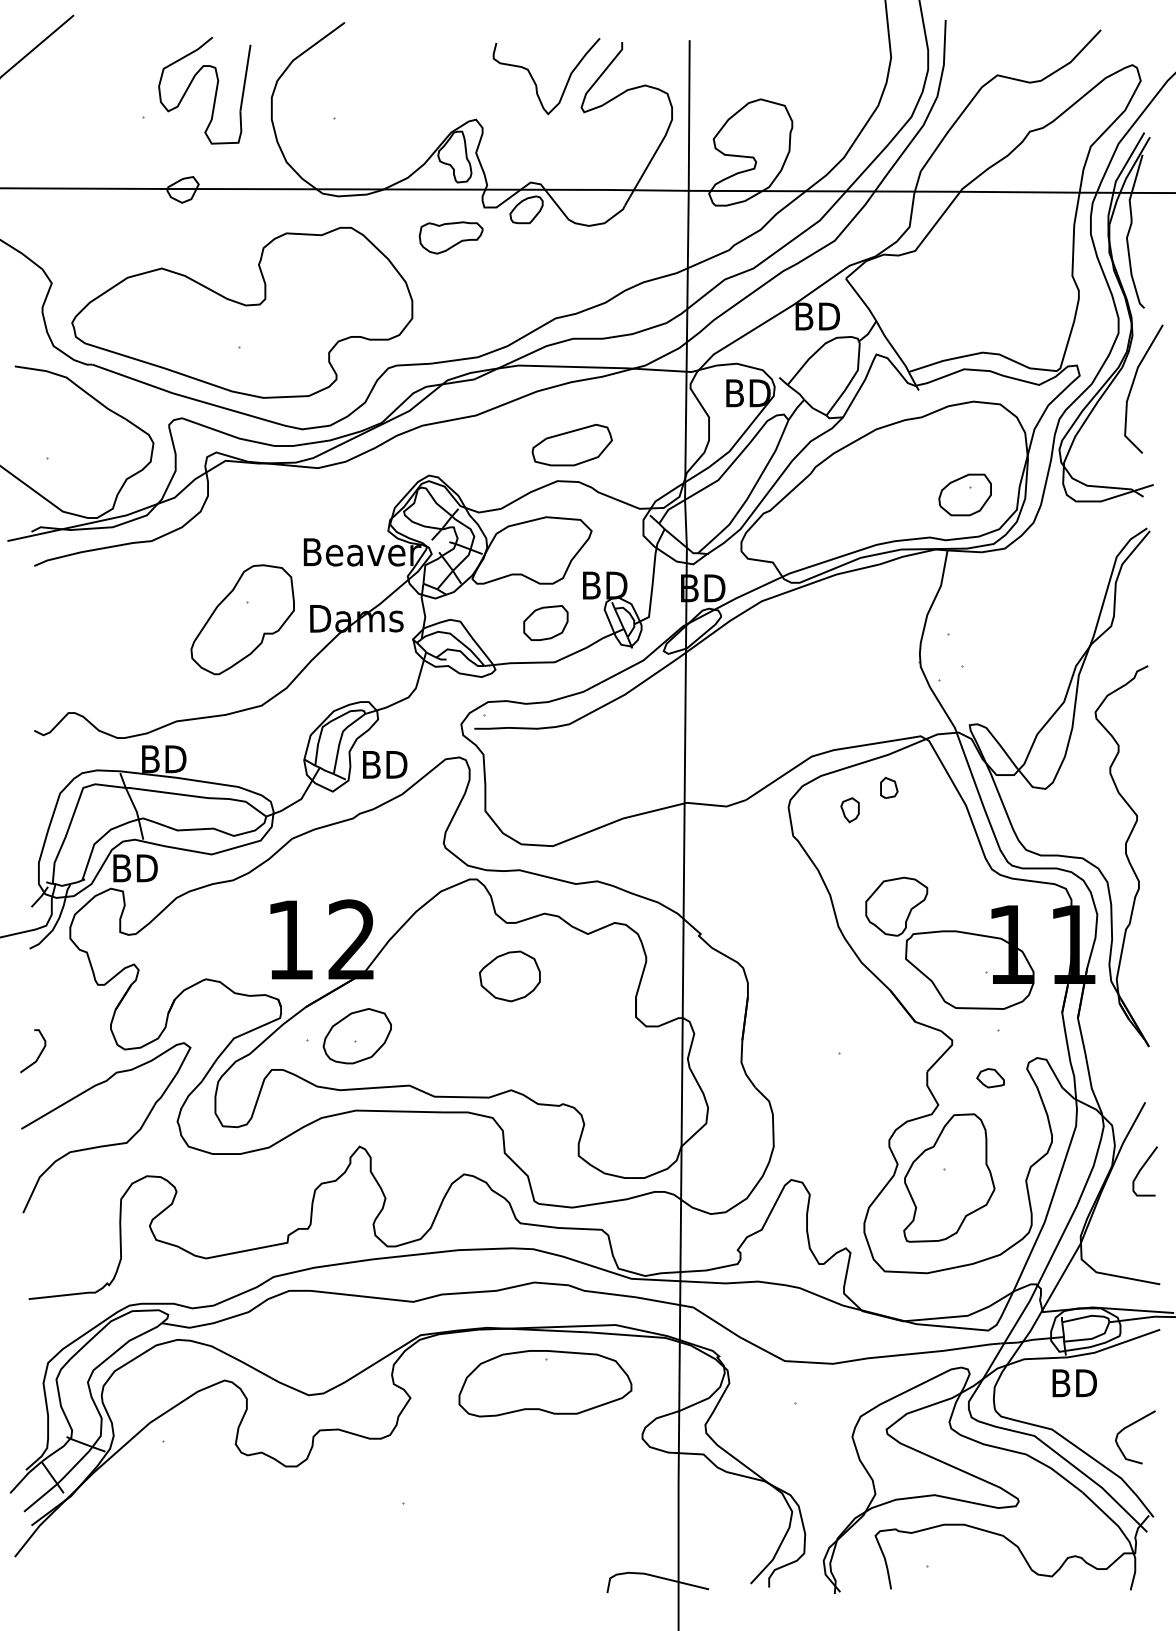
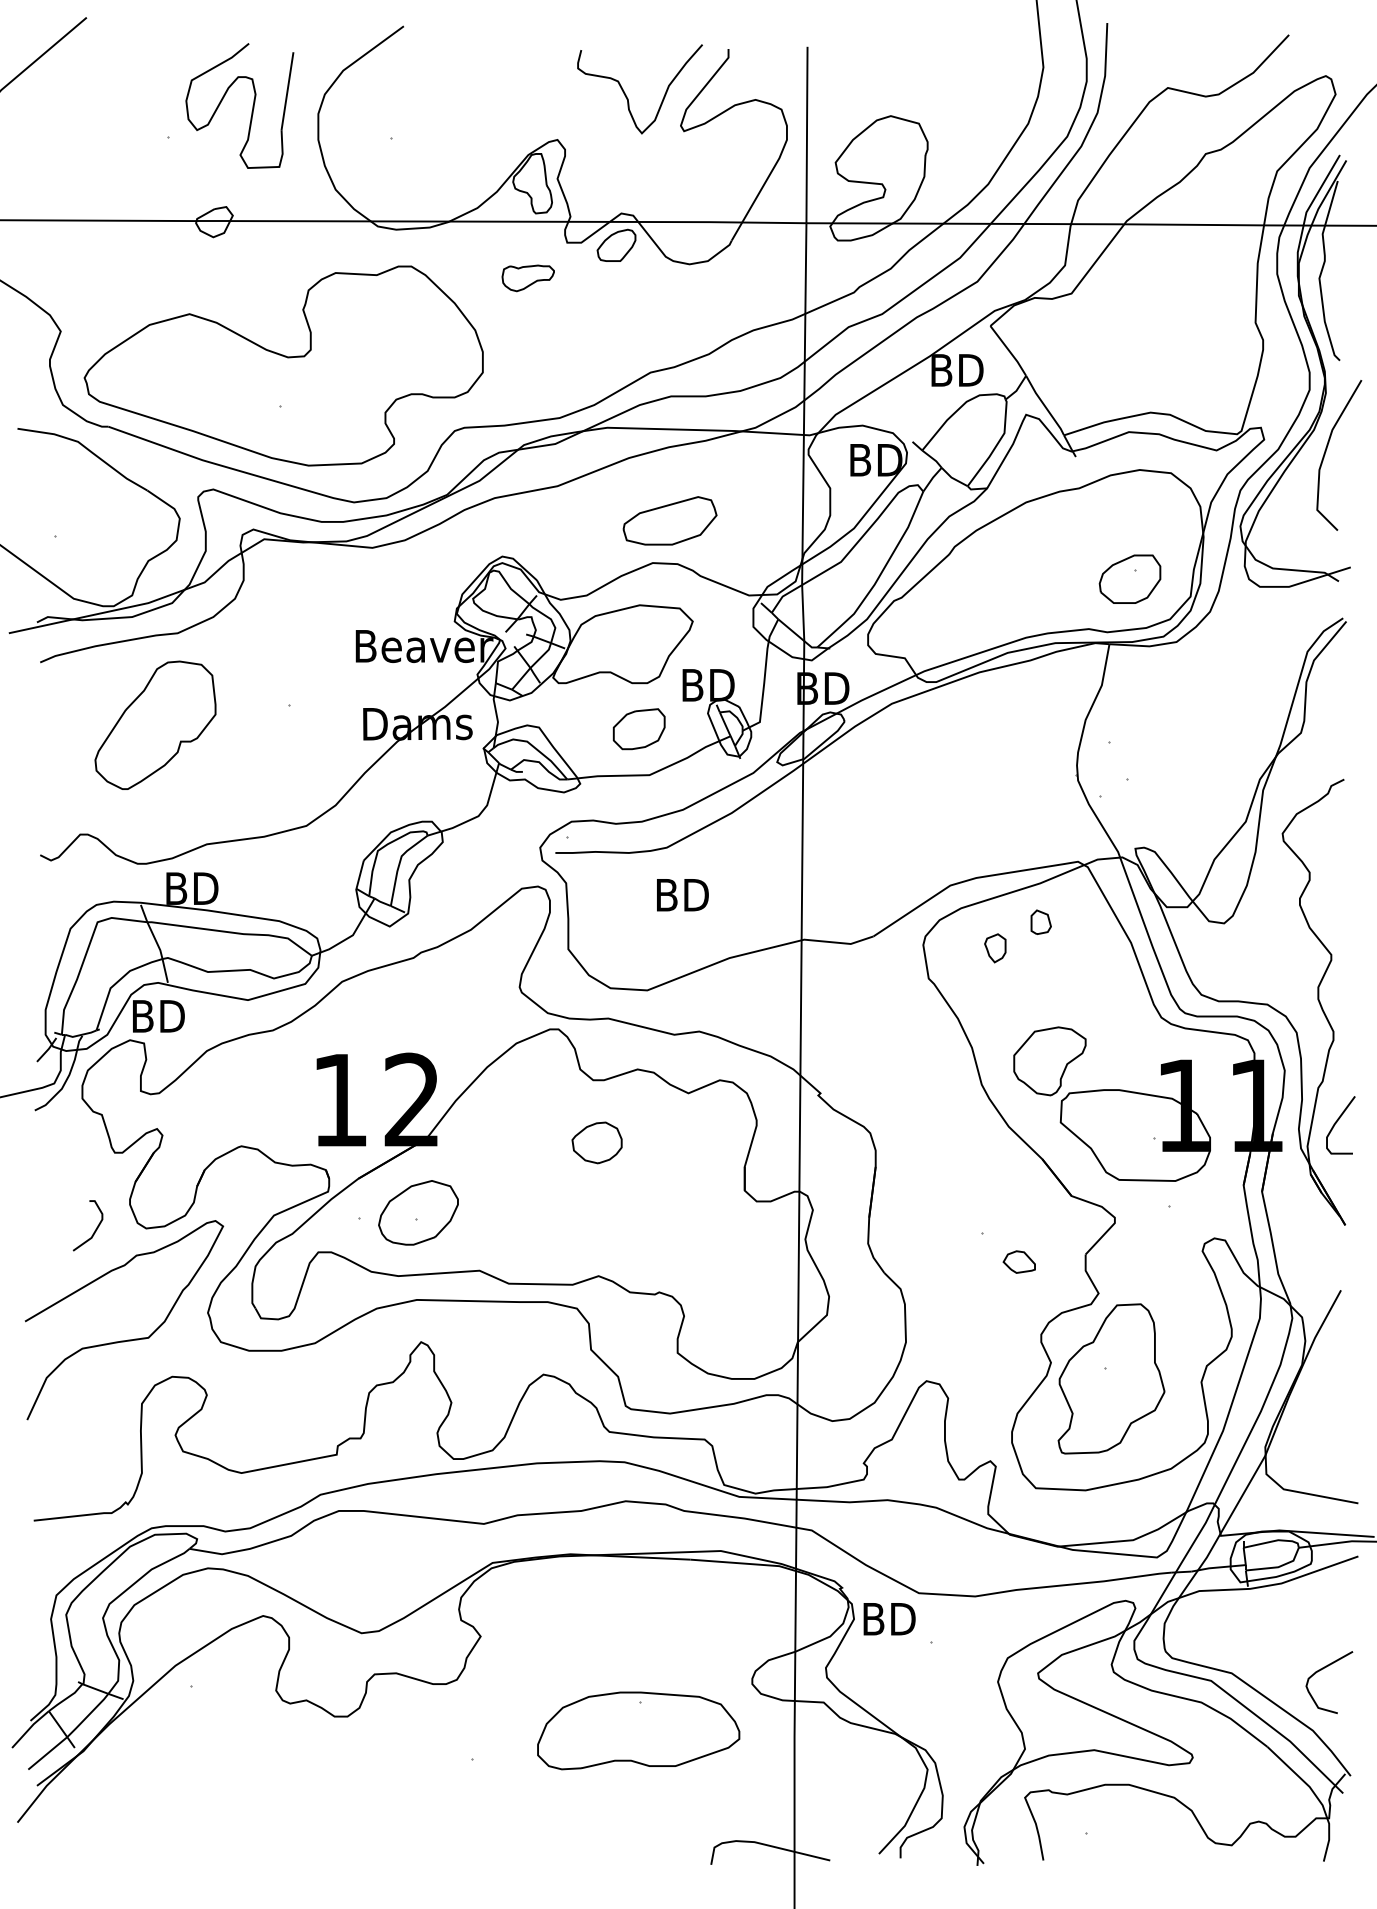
part: (450, 237) -> (527, 277), size x0.7
part: (242, 619) -> (155, 725), moved
text: (385, 764) -> (683, 894), moved
part: (509, 976) -> (596, 1142), size x0.7
curve: (39, 1053) -> (95, 1228), moved
part: (990, 1078) -> (1019, 1262), moved
curve: (1141, 1170) -> (1336, 1124), moved
part: (545, 1383) -> (638, 1730), moved
text: (1074, 1383) -> (889, 1619), moved

